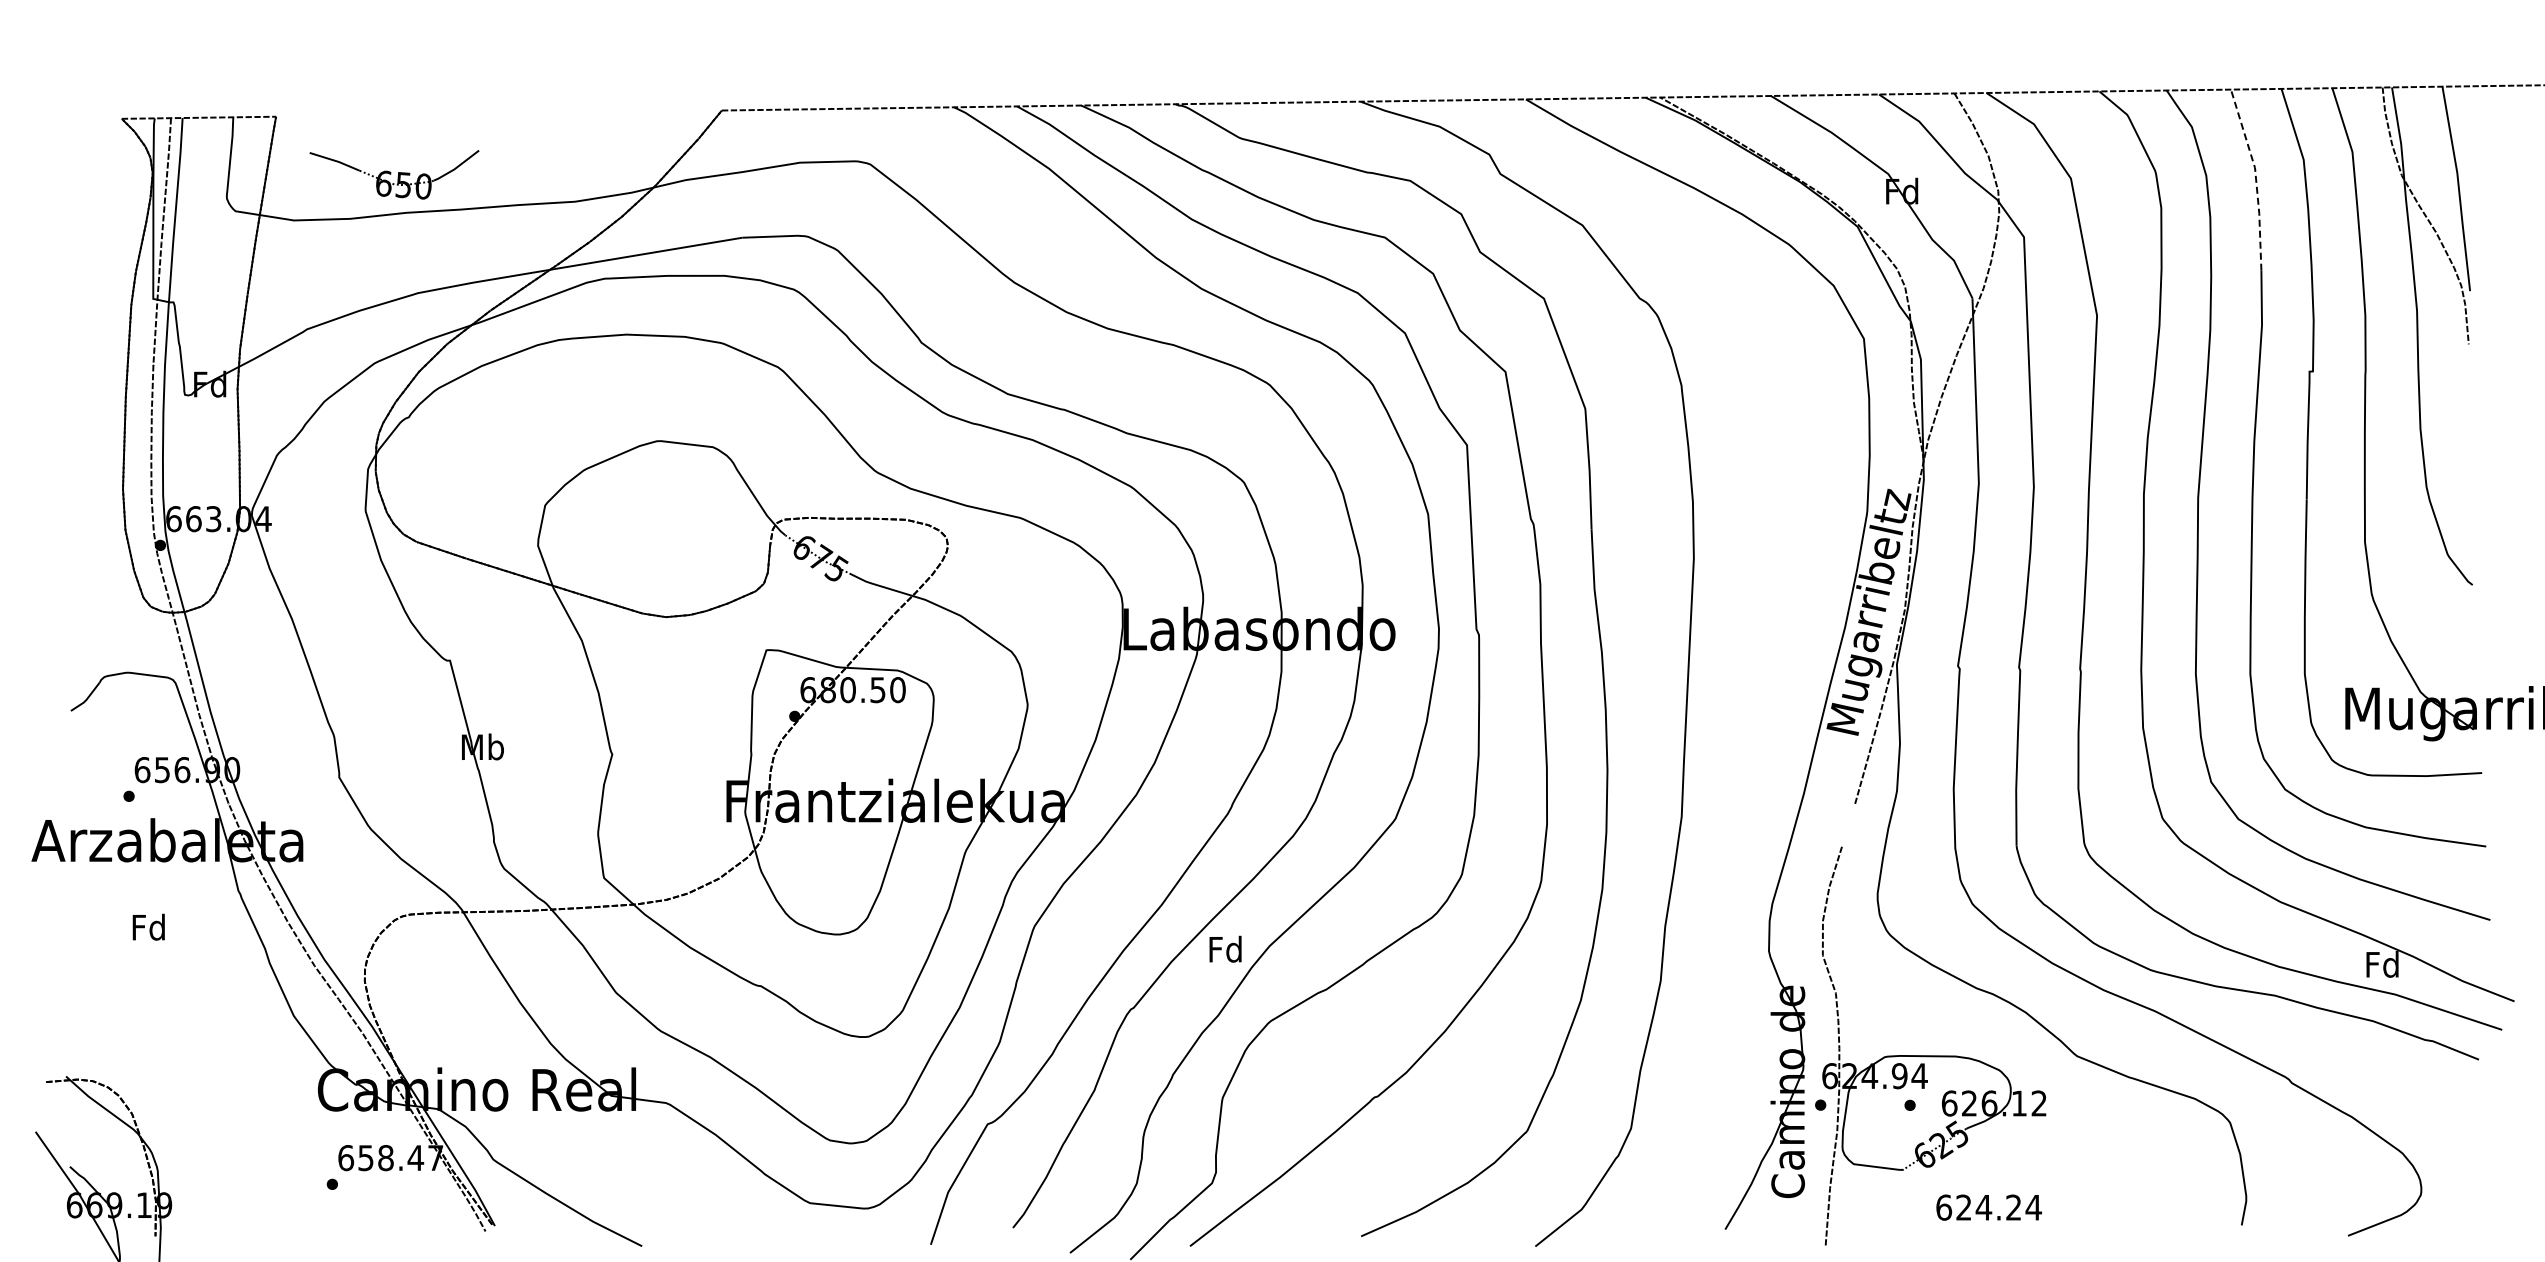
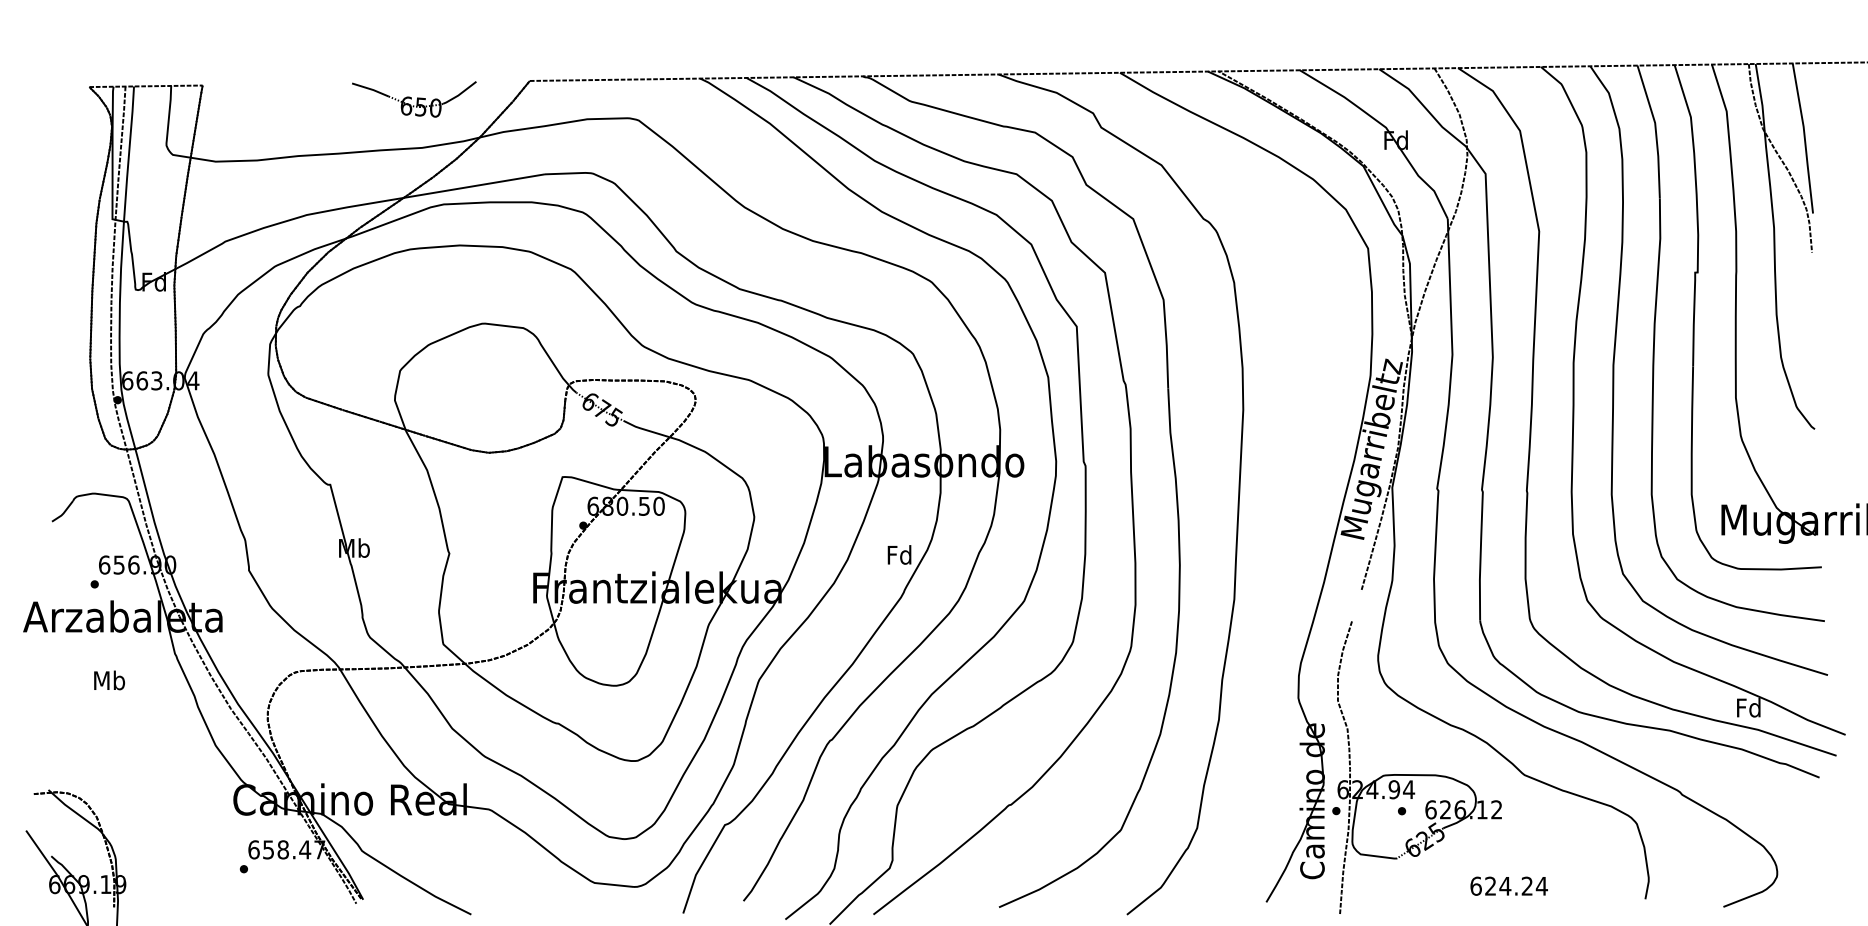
part: (394, 174) -> (414, 99), moved
line: (2256, 178) -> (1656, 130), dashed -> solid
text: (149, 926) -> (109, 679), Fd -> Mb
text: (1225, 948) -> (899, 554), moved
text: (1988, 1207) -> (1508, 886), moved

